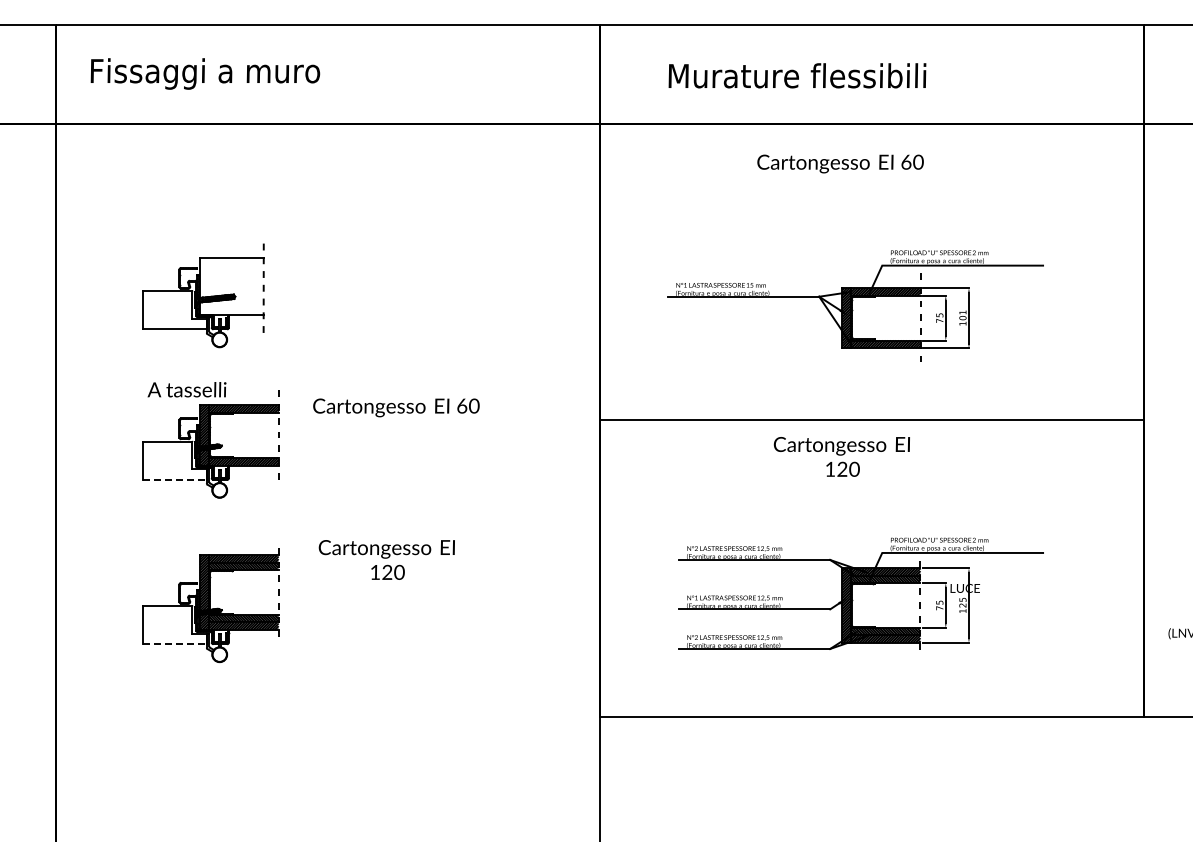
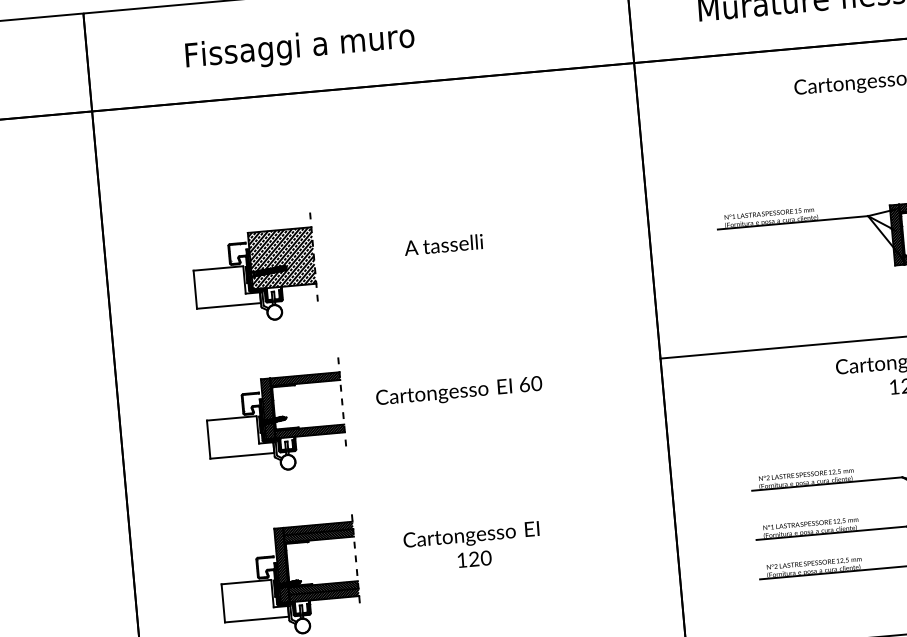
text: (205, 73) -> (300, 47), moved
hatch: (231, 286) -> (281, 258), added
text: (186, 389) -> (443, 244), moved
text: (396, 407) -> (459, 391), moved
line: (174, 479) -> (242, 455), dashed -> solid
text: (386, 559) -> (472, 546), moved
line: (174, 644) -> (256, 619), dashed -> solid

